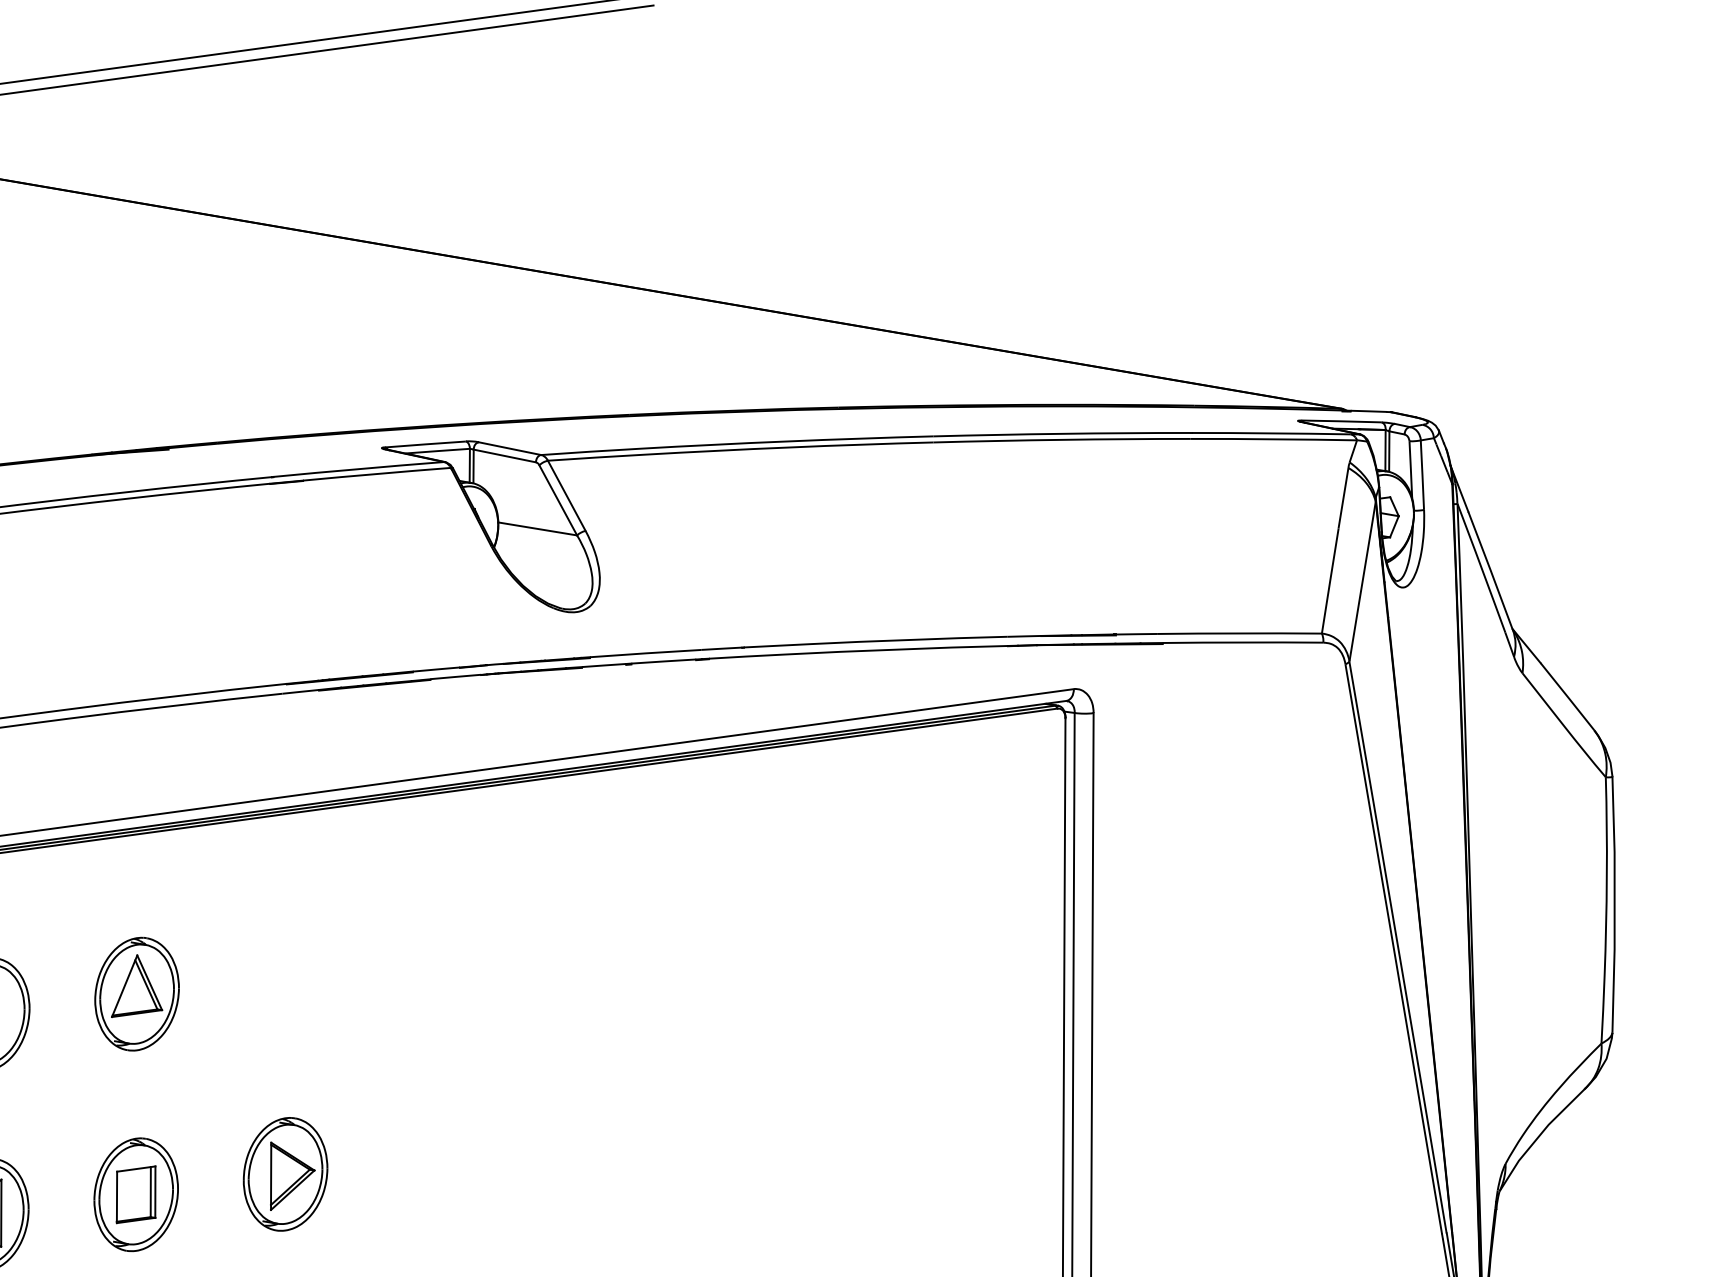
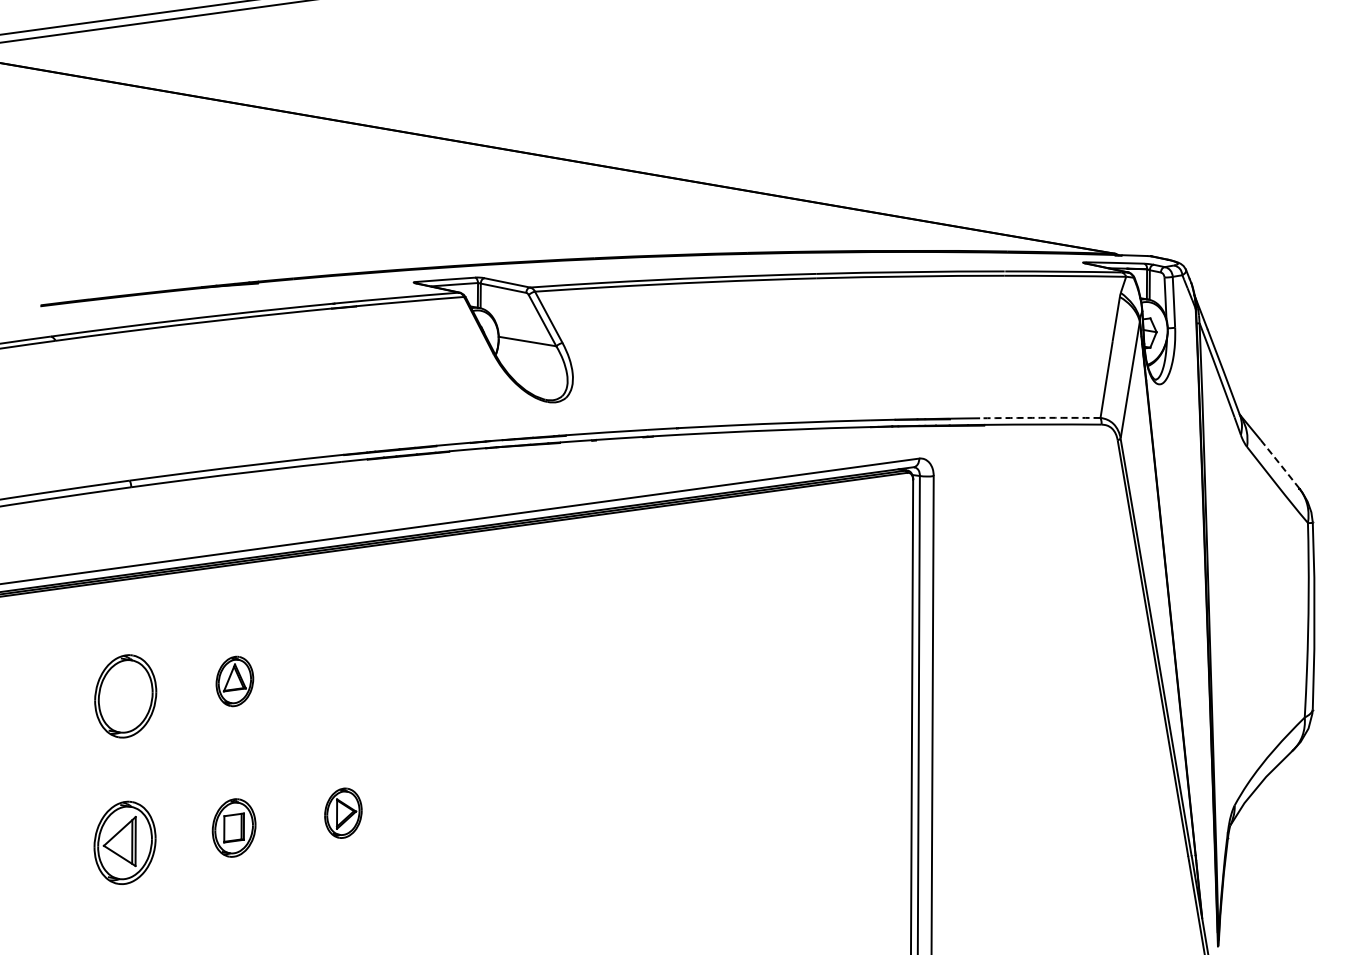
arc: (1239, 632) -> (1040, 417), solid -> dashed
line: (1568, 697) -> (1280, 464), solid -> dashed
part: (136, 994) -> (234, 681), size x0.6
part: (285, 1174) -> (343, 813), size x0.6
part: (135, 1194) -> (233, 827), size x0.7

